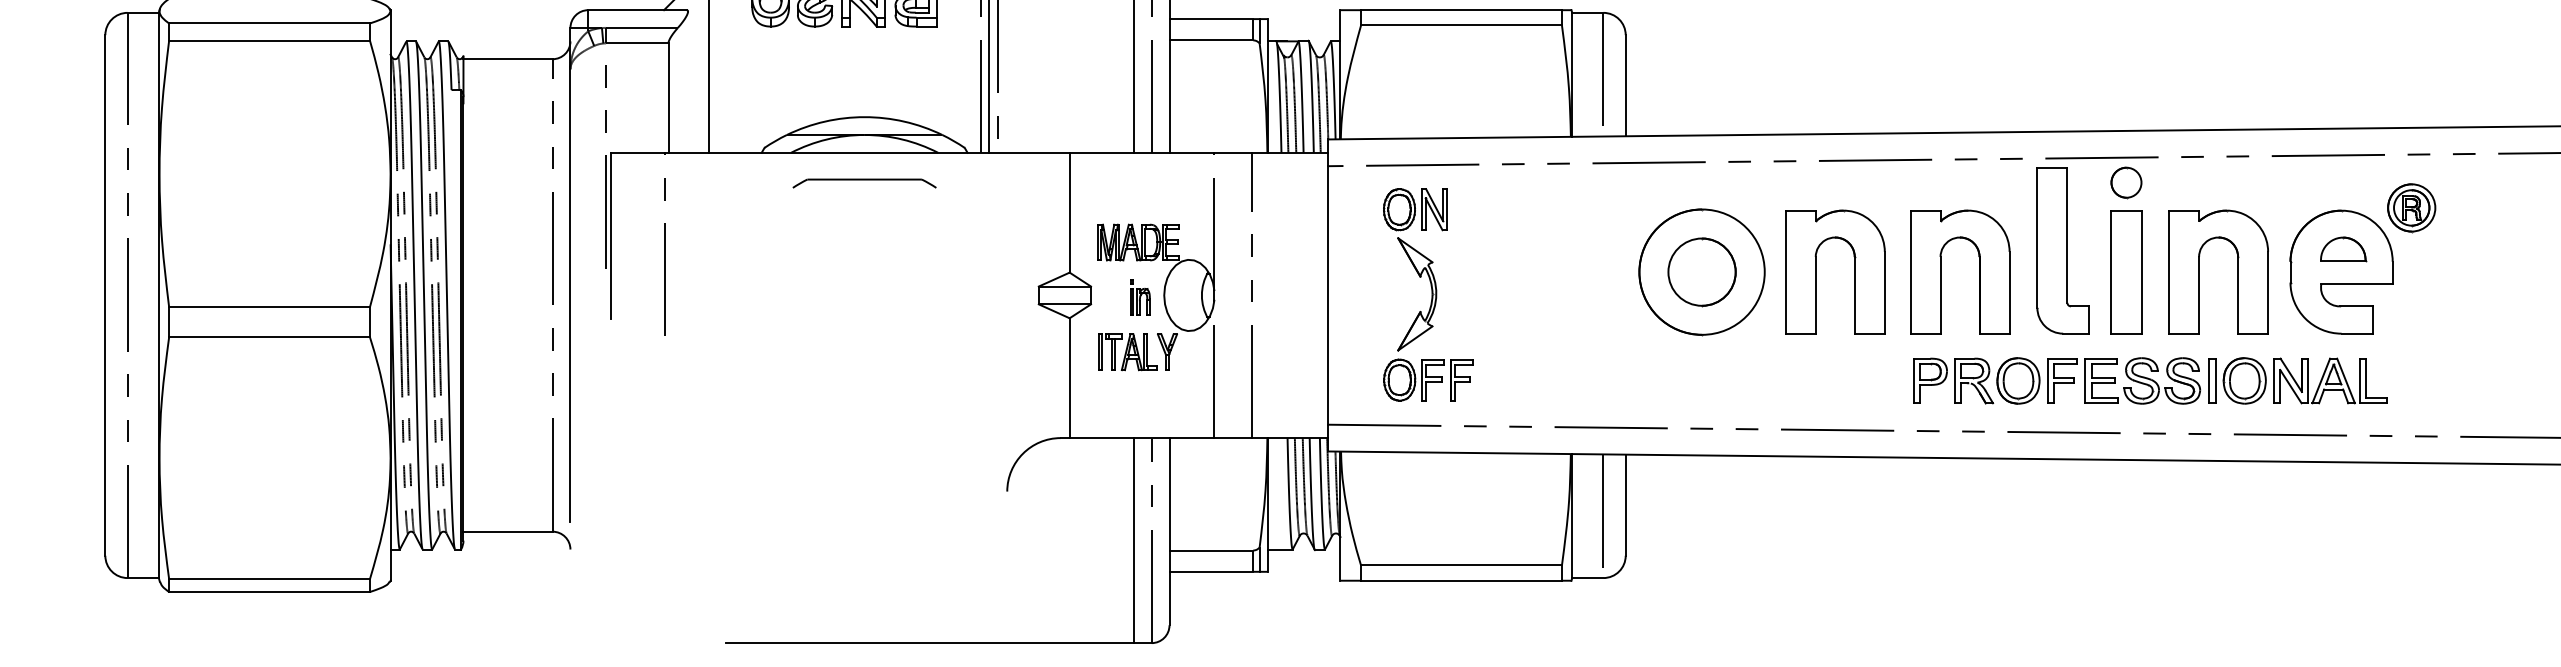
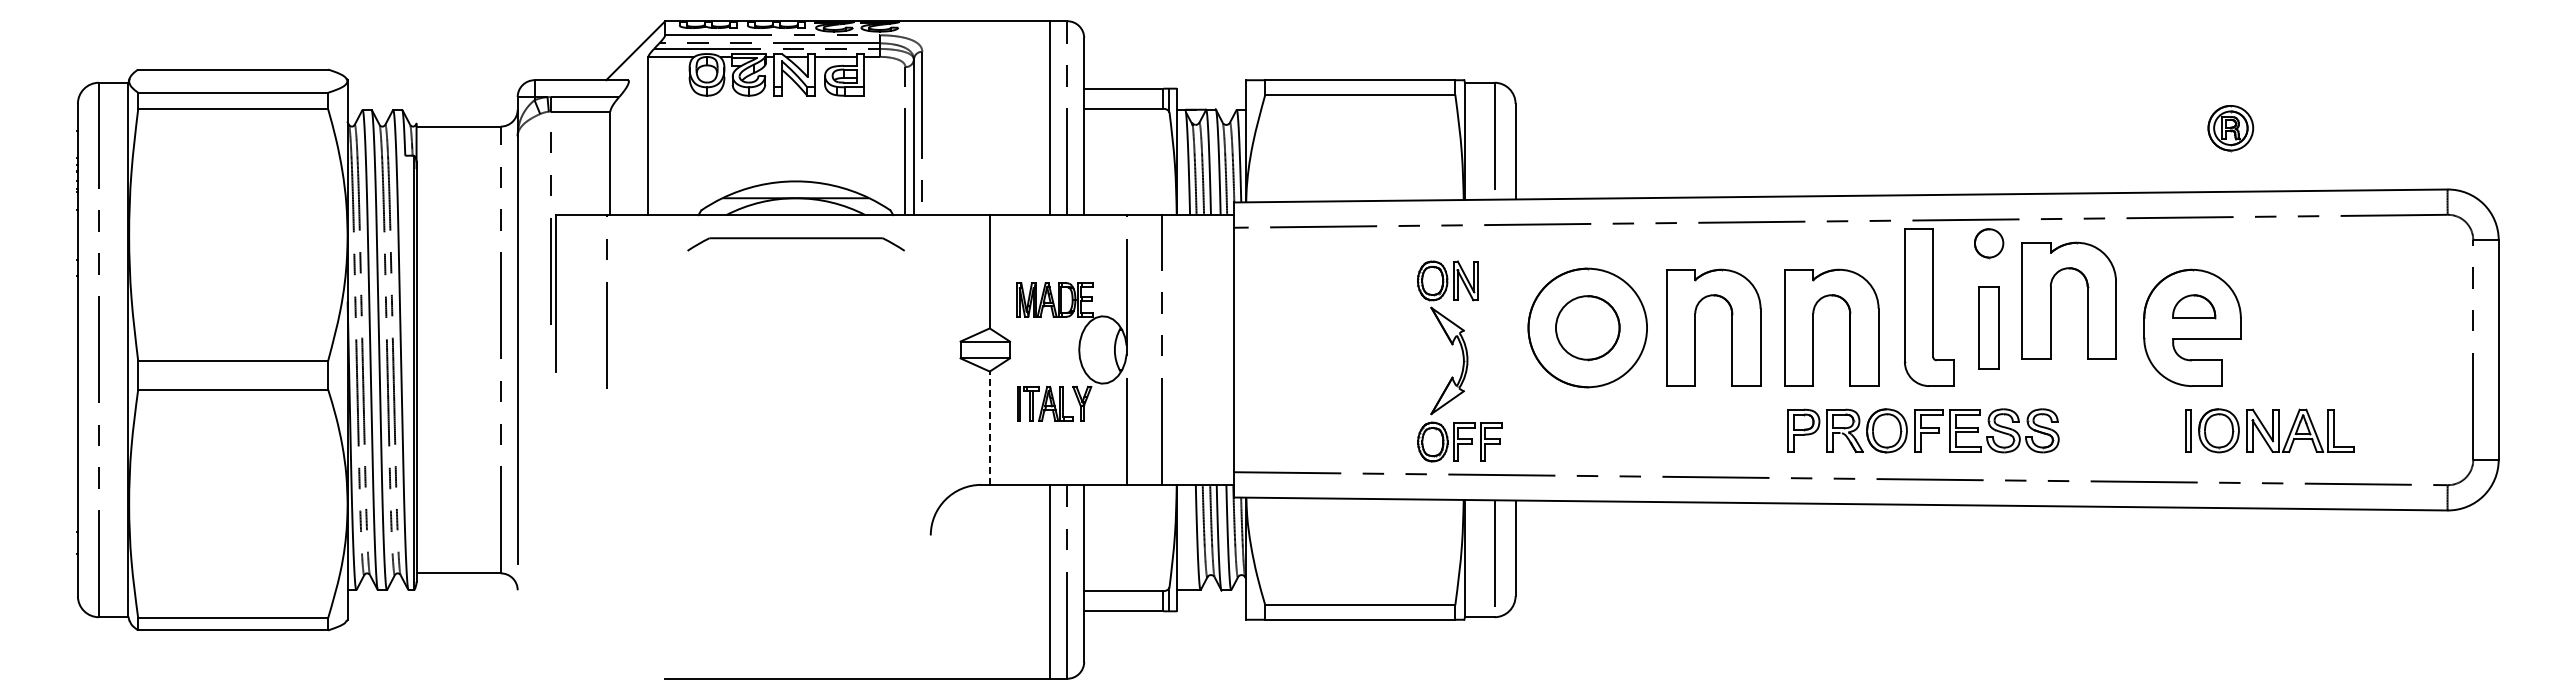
part: (864, 182) -> (795, 243), size x1.6
part: (2411, 208) -> (2230, 128), moved
part: (2125, 271) -> (1988, 327), size x0.7
part: (2199, 271) -> (2051, 300), moved
part: (1427, 294) -> (1459, 361), moved
part: (1140, 297) -> (1056, 351), removed
line: (1069, 378) -> (989, 428), solid -> dashed
part: (2298, 380) -> (2269, 430), moved

